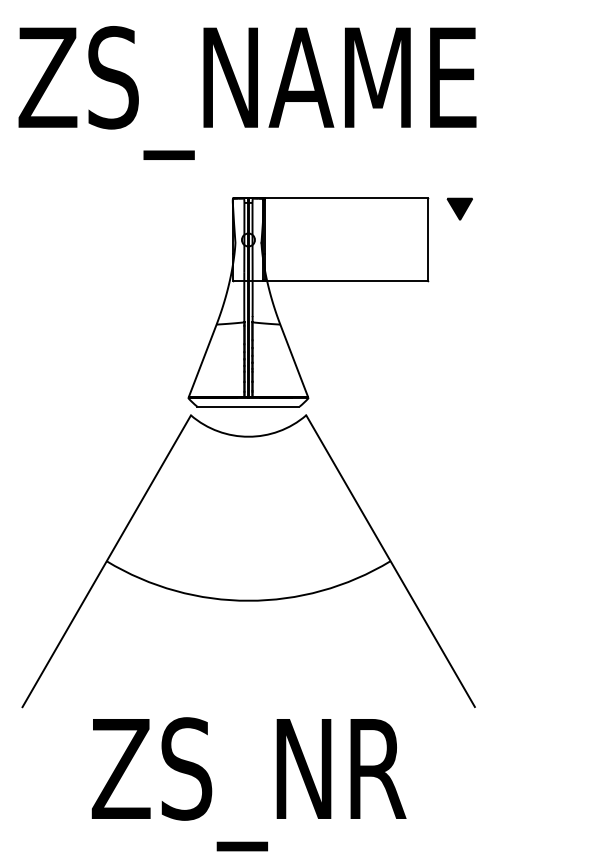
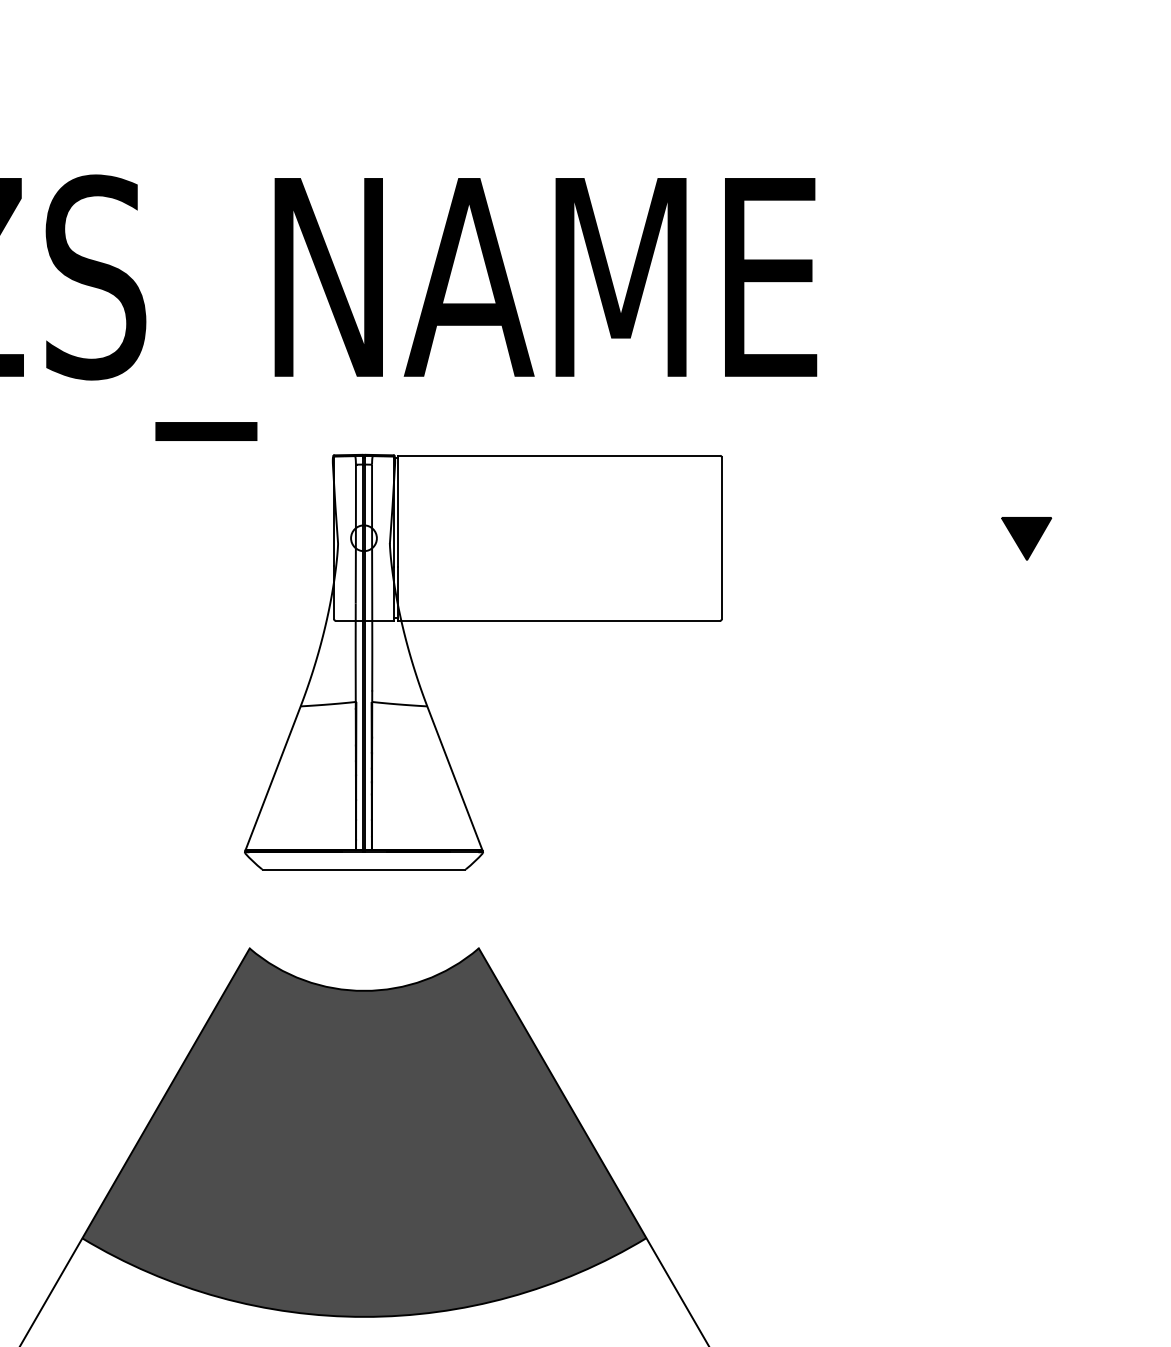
part: (459, 208) -> (1025, 537), moved
part: (308, 281) -> (483, 620), moved
fill: (248, 507) -> (364, 1131), added

